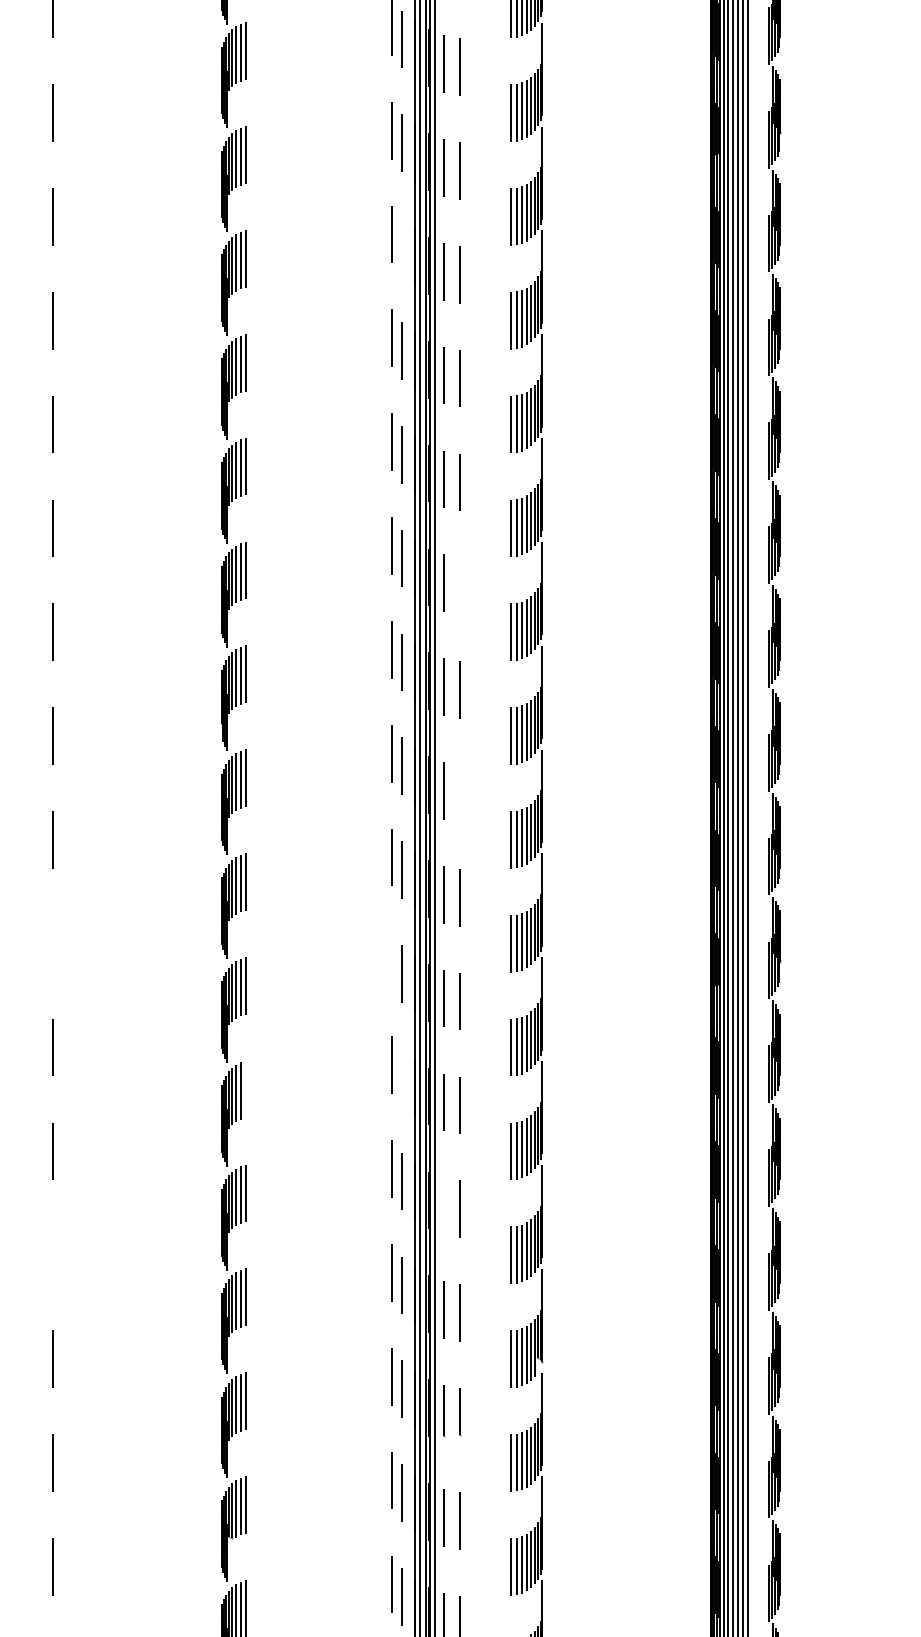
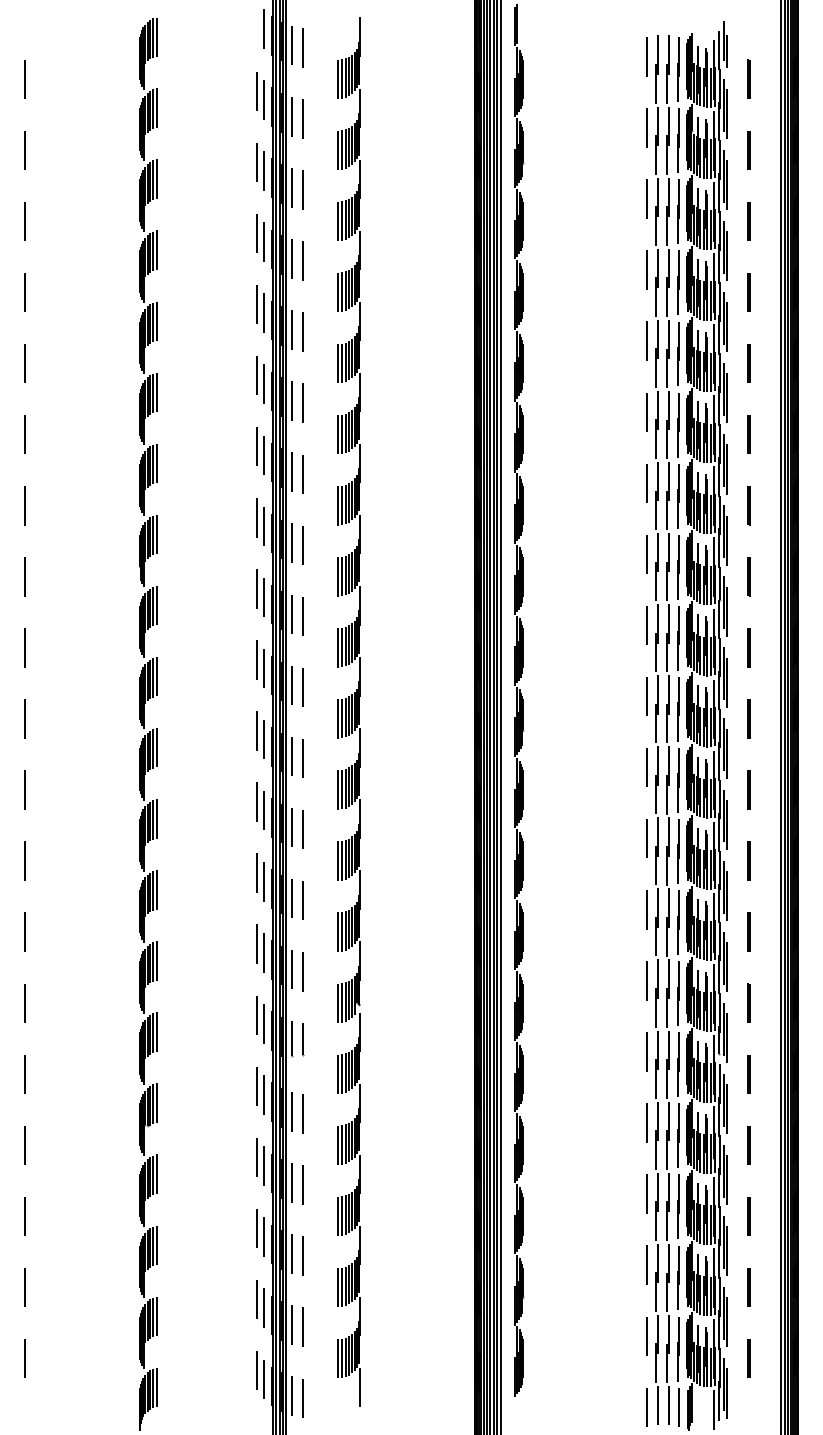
line: (401, 246) -> (263, 241), added
line: (460, 586) -> (303, 474), added
line: (460, 794) -> (303, 616), added
line: (52, 943) -> (24, 718), added
line: (391, 960) -> (256, 730), added
line: (401, 1077) -> (263, 810), added
line: (245, 1089) -> (156, 818), added
line: (444, 1206) -> (292, 898), added
line: (52, 1254) -> (24, 931), added

